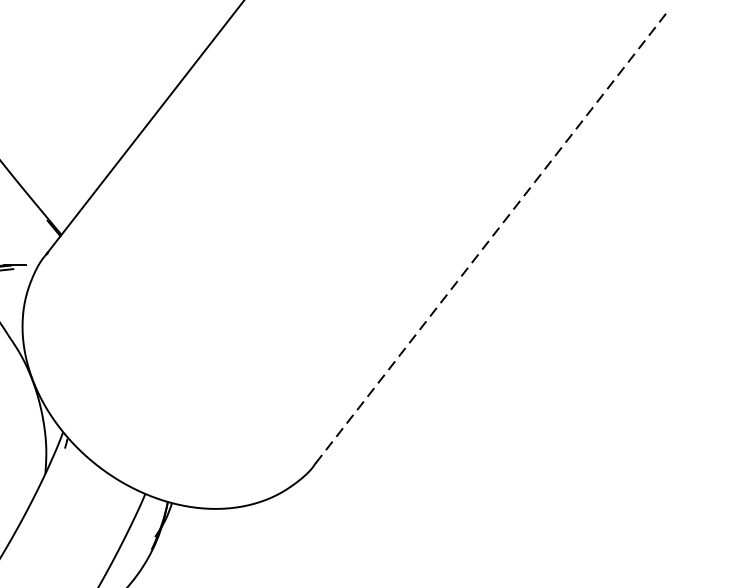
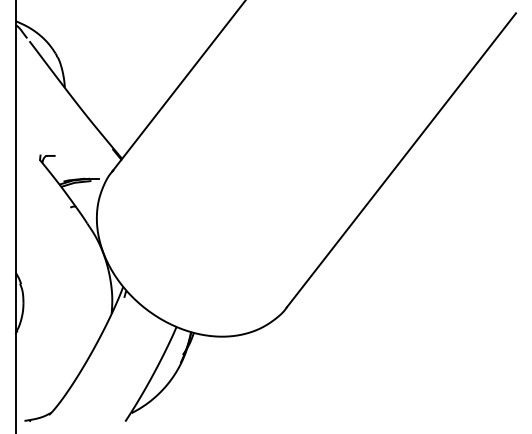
line: (492, 235) -> (401, 159), dashed -> solid

